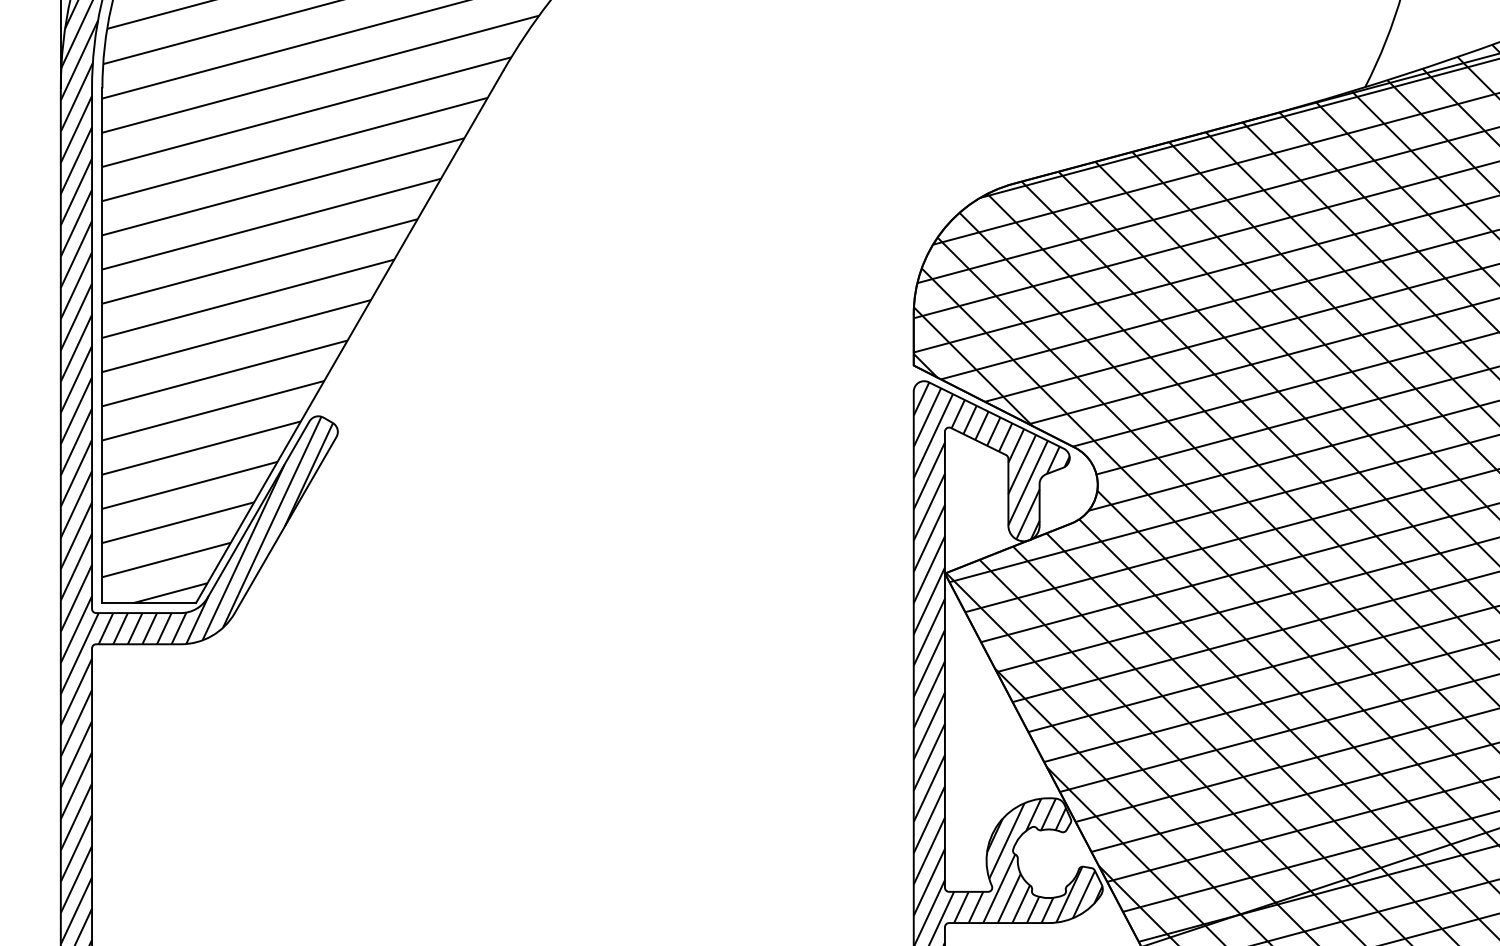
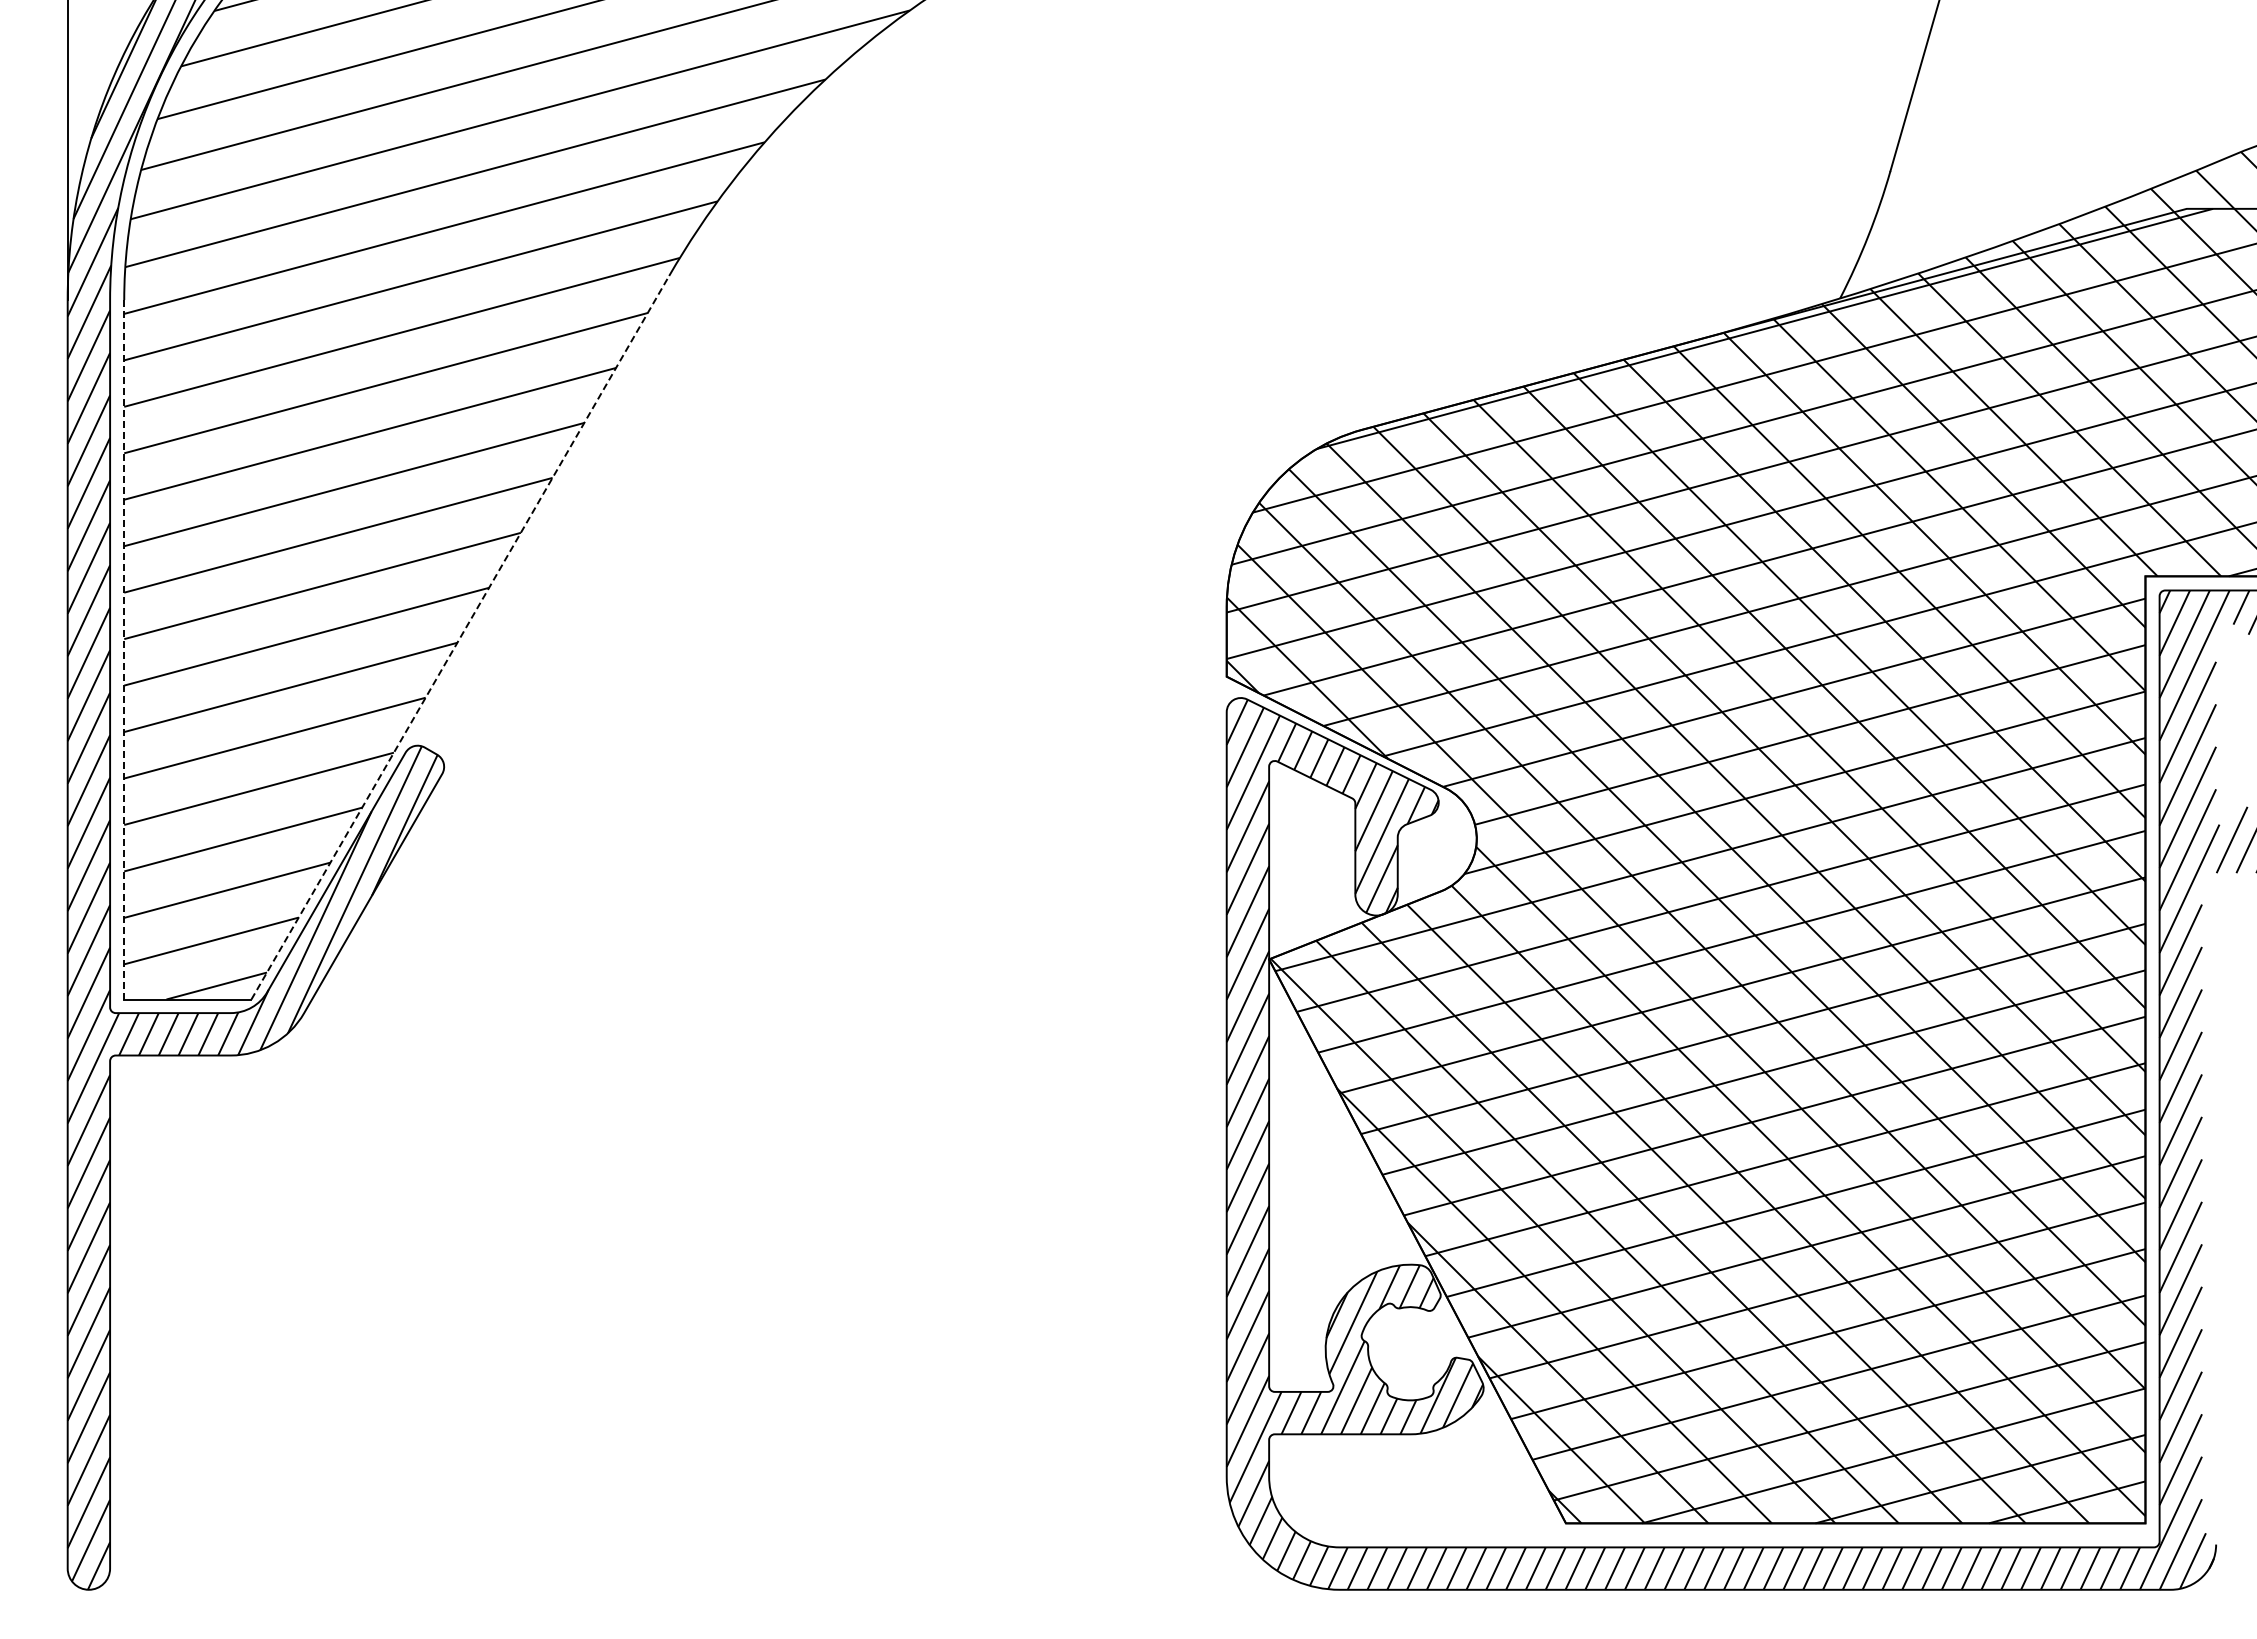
line: (349, 336) -> (460, 637), solid -> dashed
line: (102, 345) -> (124, 649), solid -> dashed

